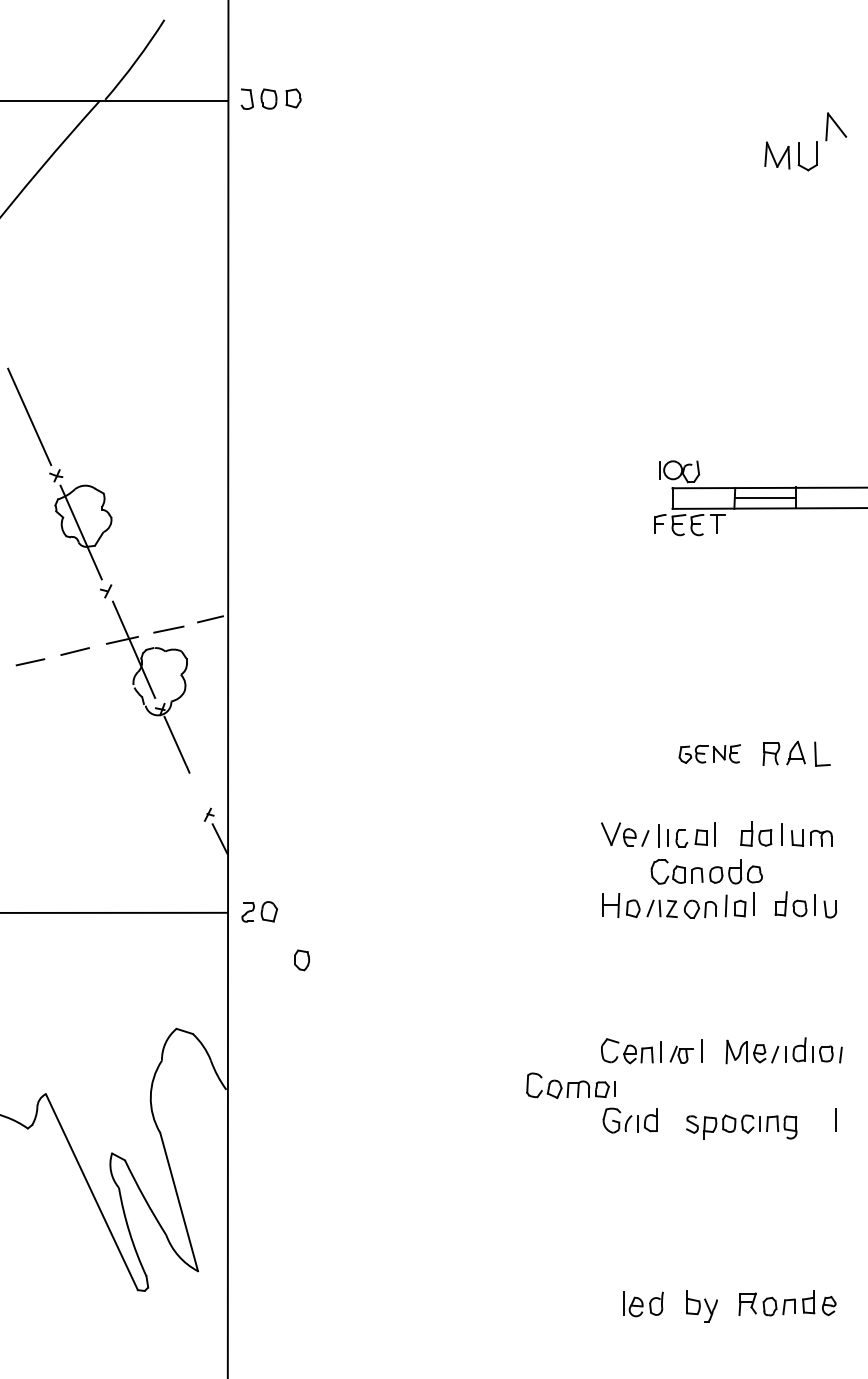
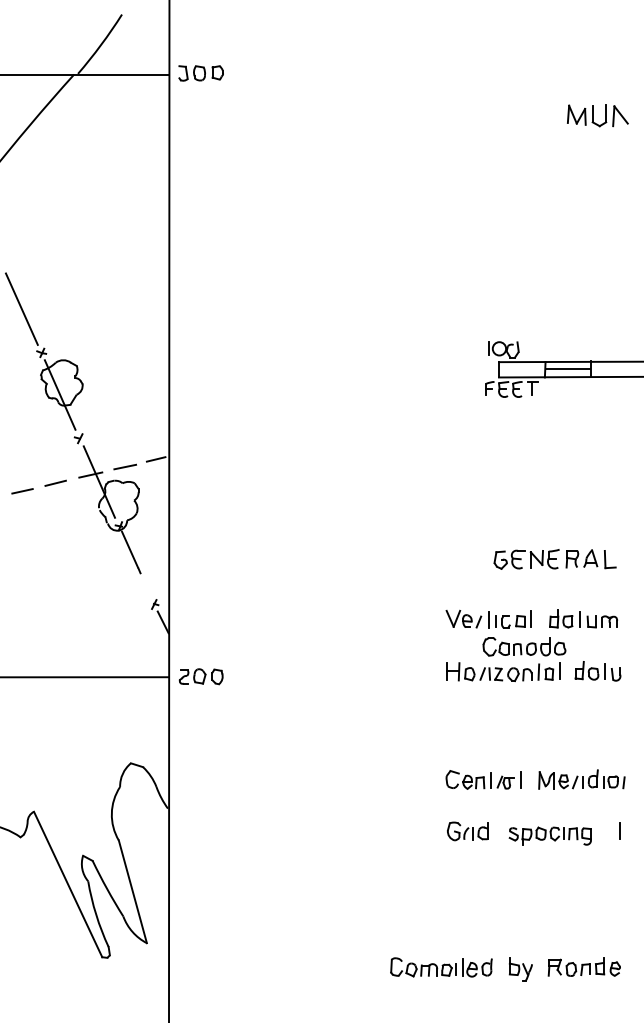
part: (836, 126) -> (620, 115), moved
part: (709, 753) -> (526, 558), size x1.43
part: (301, 960) -> (216, 676), moved
part: (570, 1085) -> (423, 967), moved

